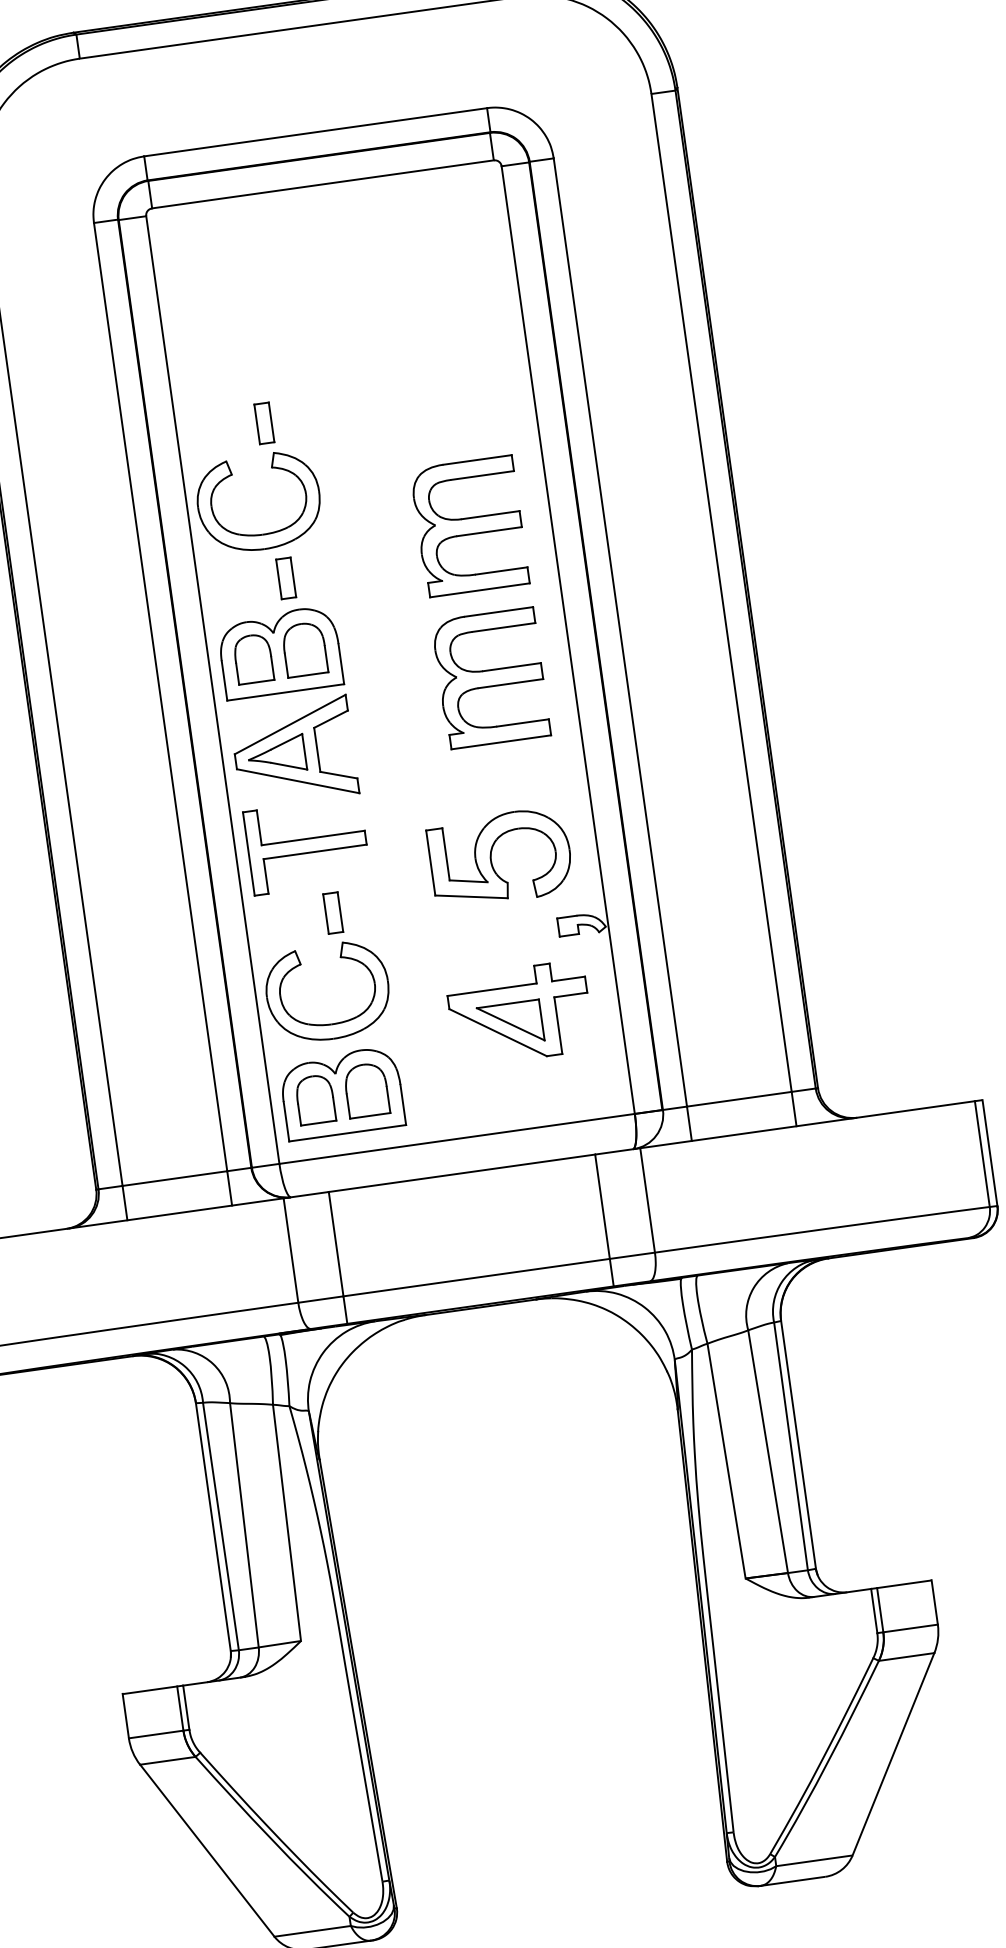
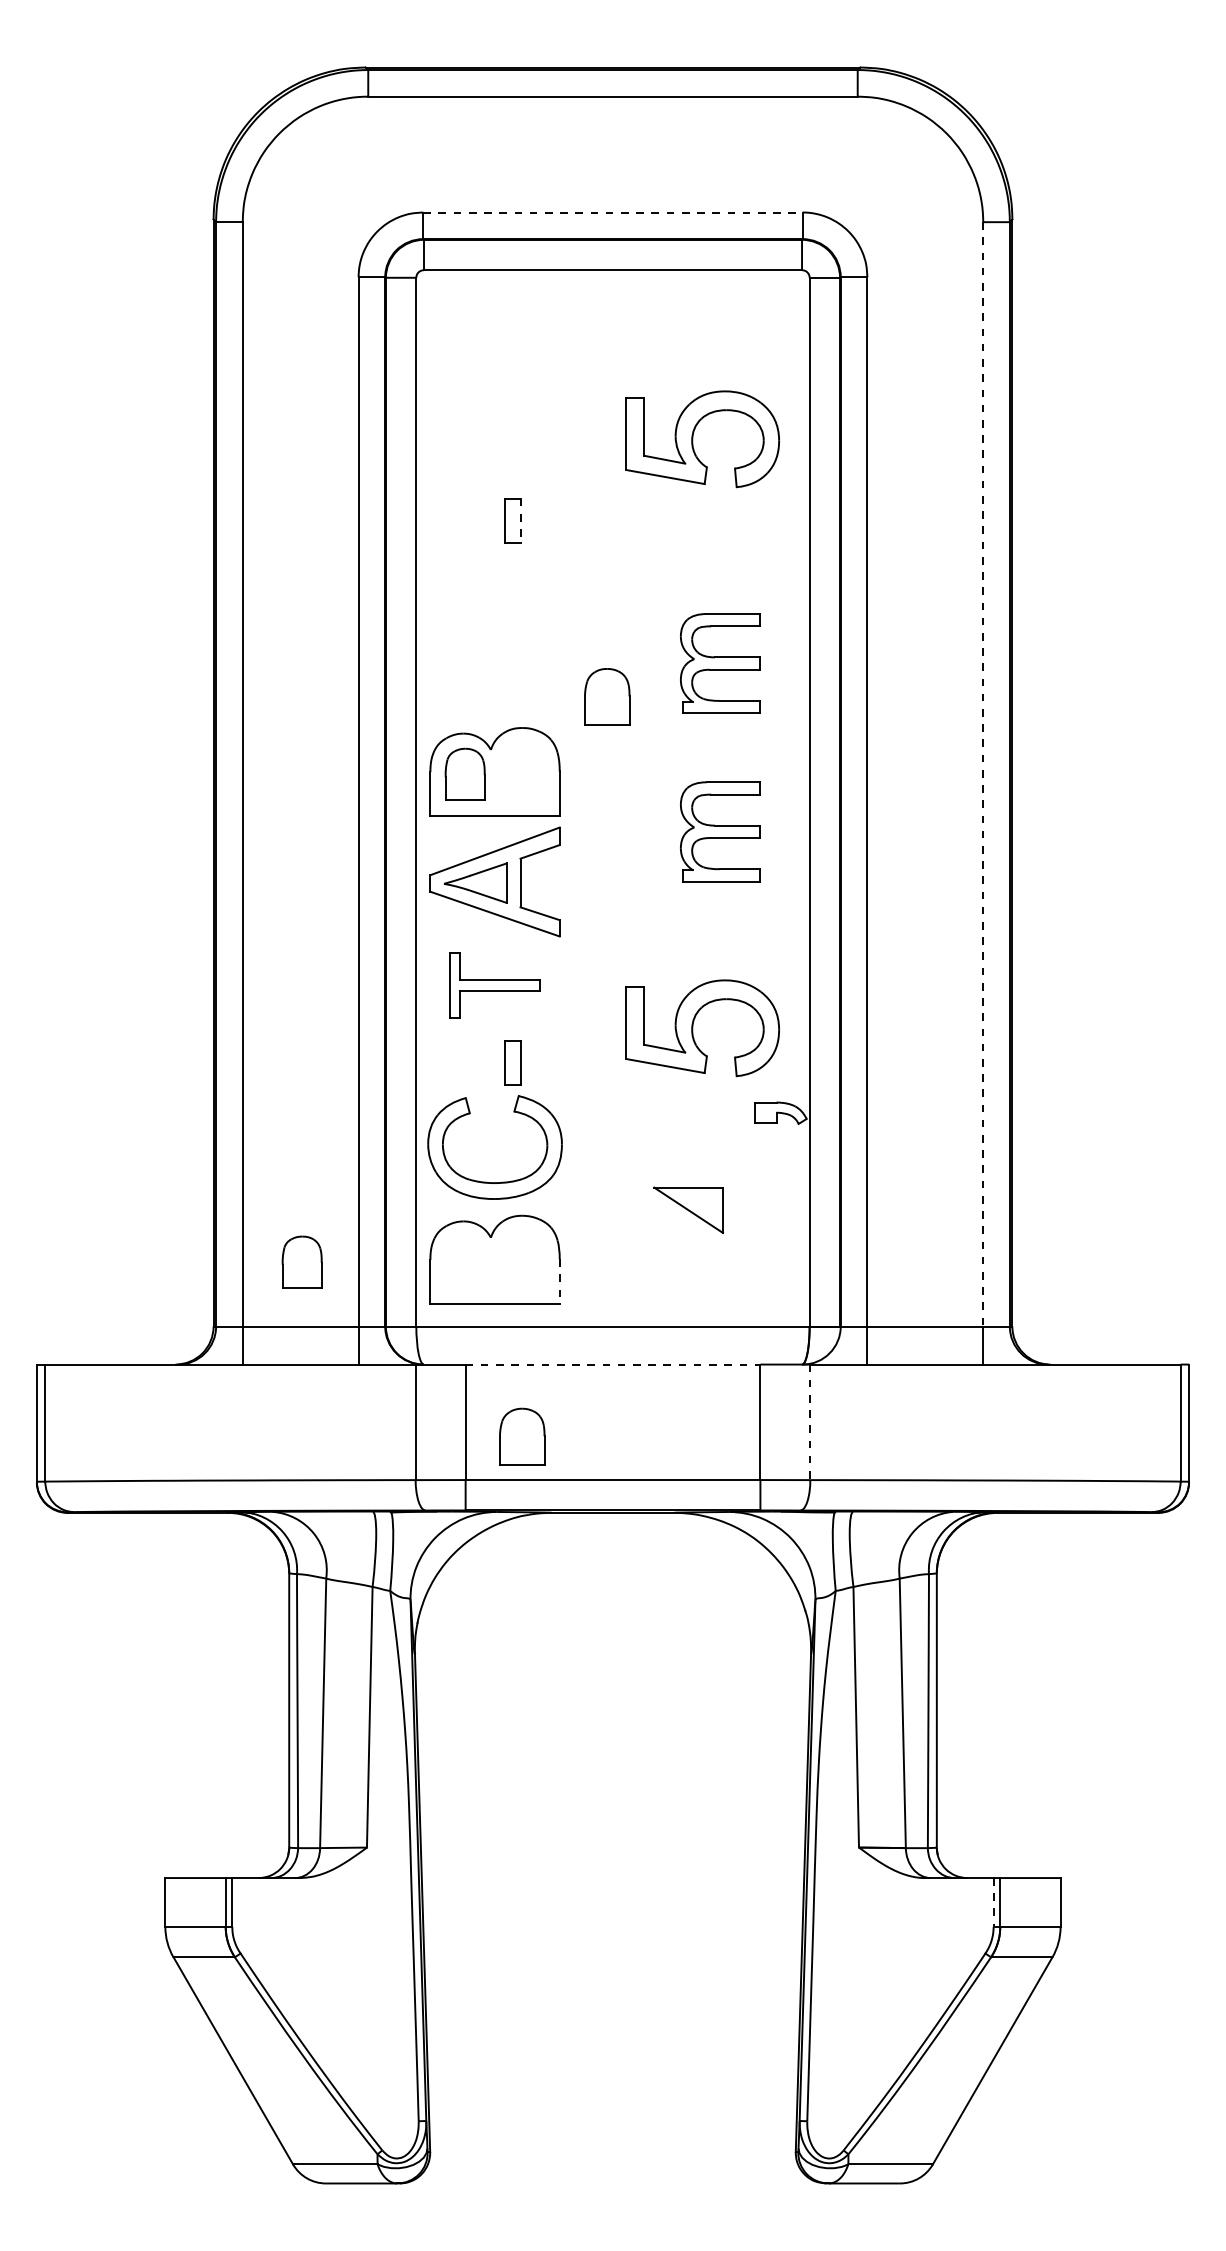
line: (315, 132) -> (612, 212), solid -> dashed
part: (417, 327) -> (693, 439), added
line: (271, 422) -> (520, 520), solid -> dashed
part: (470, 526) -> (720, 663), size x0.7
part: (262, 534) -> (494, 640), removed
part: (285, 577) -> (512, 691), removed
line: (721, 593) -> (983, 774), solid -> dashed
part: (304, 648) -> (607, 696), moved
part: (491, 677) -> (720, 831), size x0.7
part: (306, 845) -> (494, 985), size x0.7
part: (520, 1013) -> (700, 1200), removed
part: (366, 1089) -> (522, 1436), moved
part: (314, 1099) -> (301, 1261), moved
line: (403, 1105) -> (559, 1281), solid -> dashed
line: (462, 1173) -> (613, 1364), solid -> dashed
line: (647, 1200) -> (810, 1422), solid -> dashed
line: (874, 1611) -> (993, 1903), solid -> dashed

